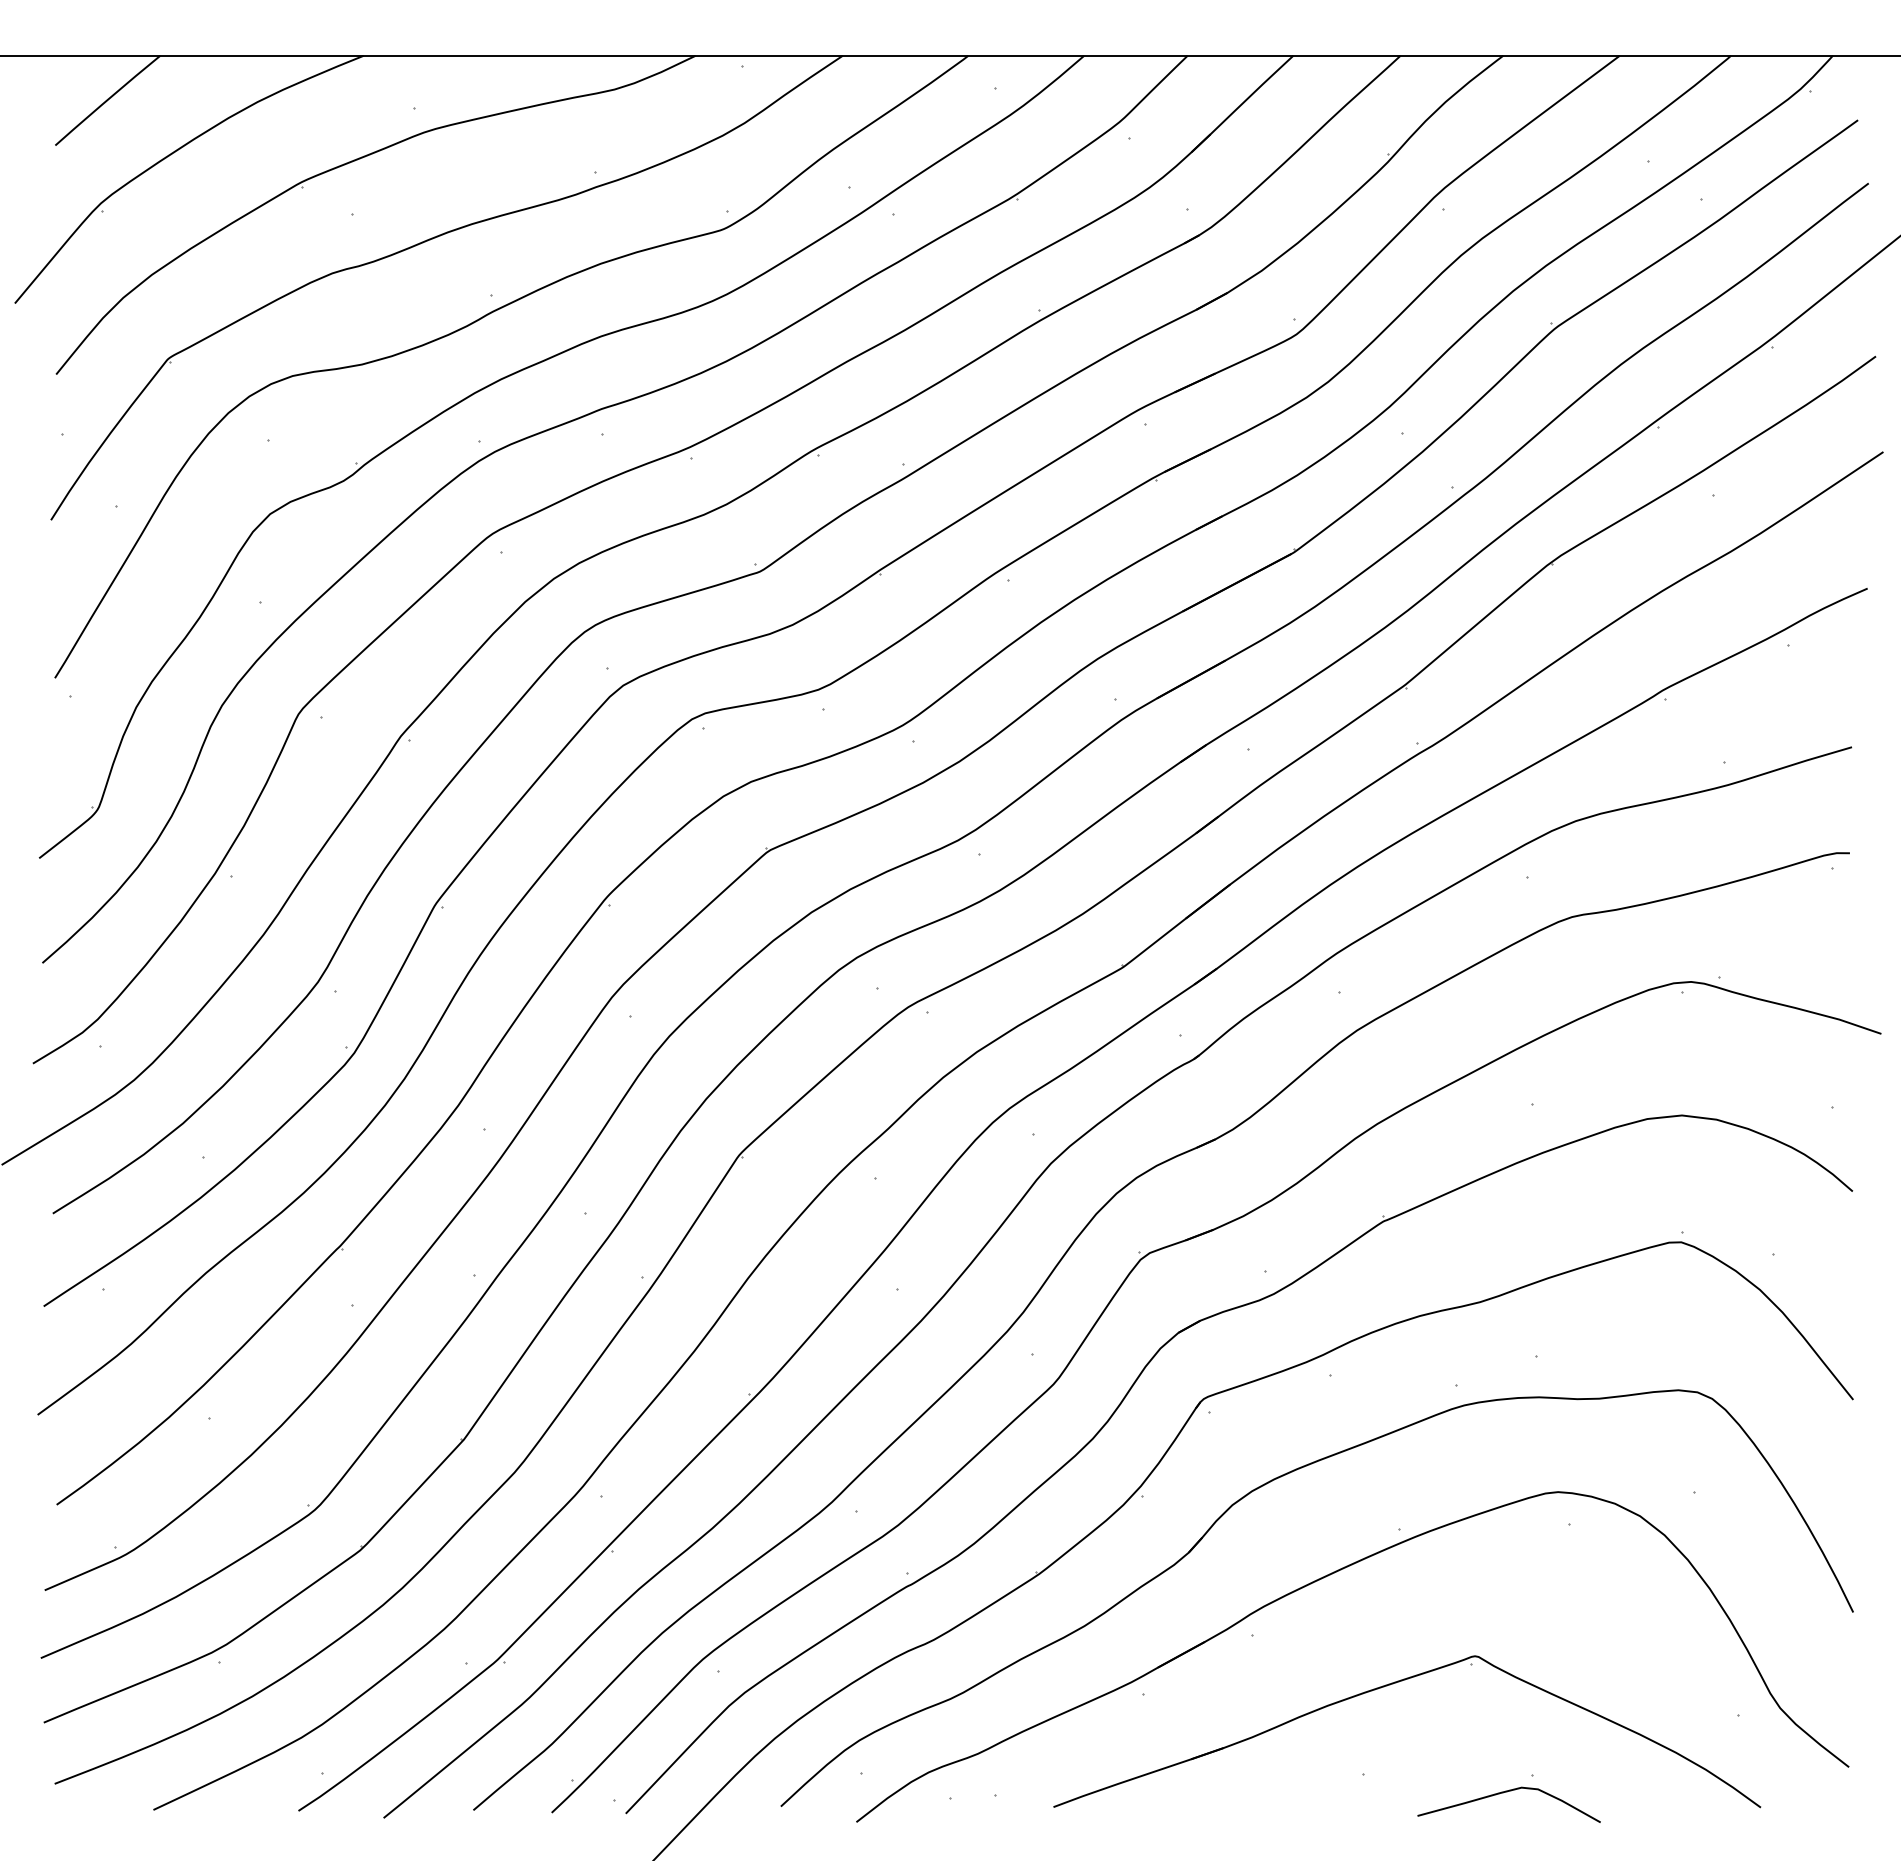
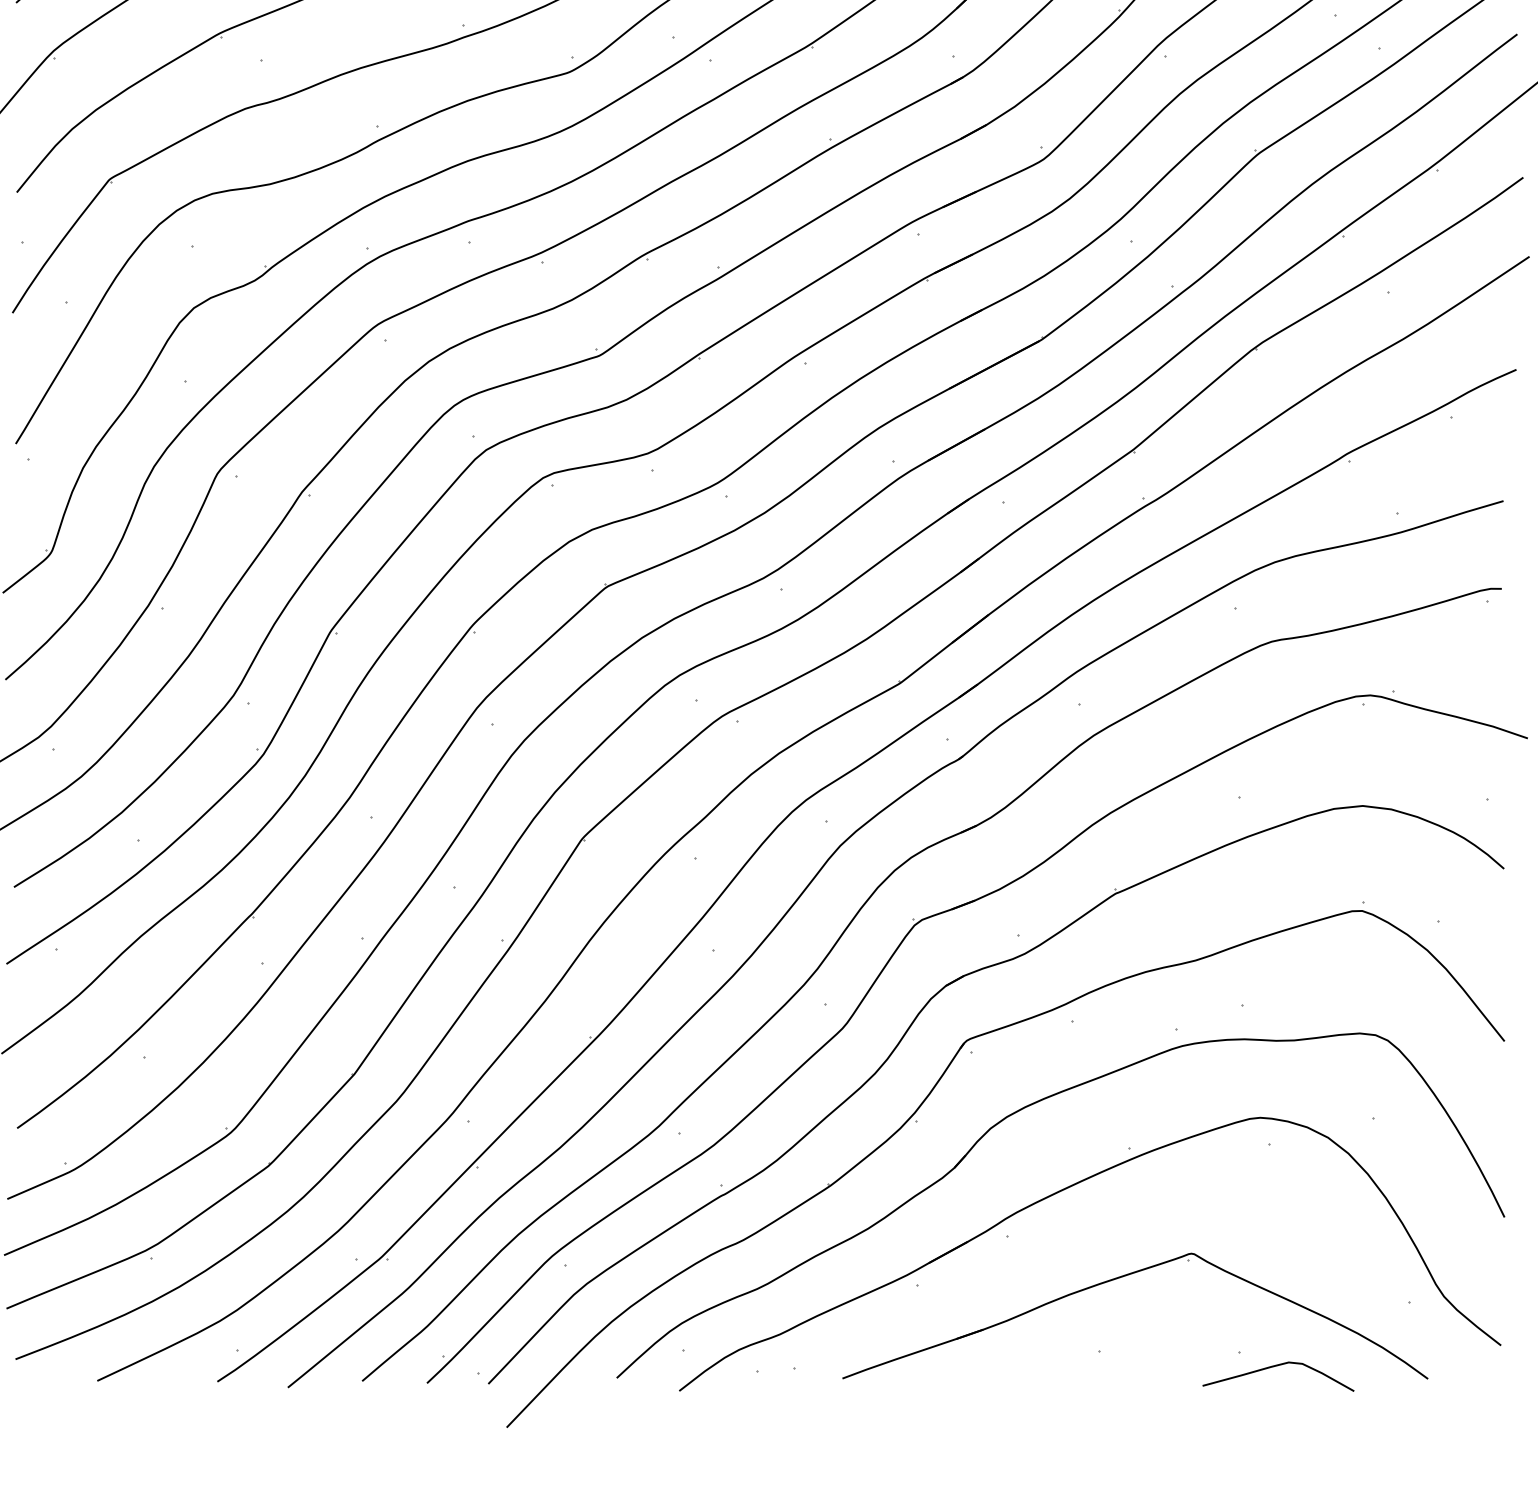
curve: (1507, 1792) -> (1277, 1366), moved

